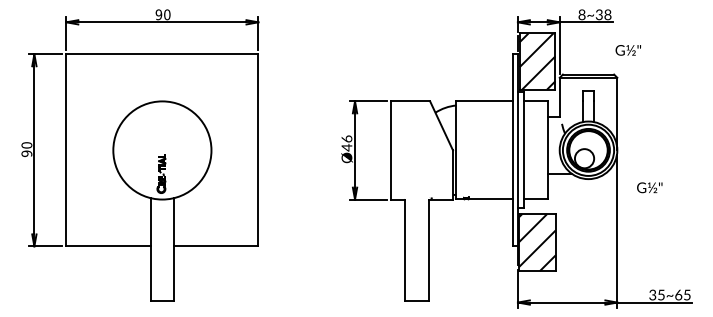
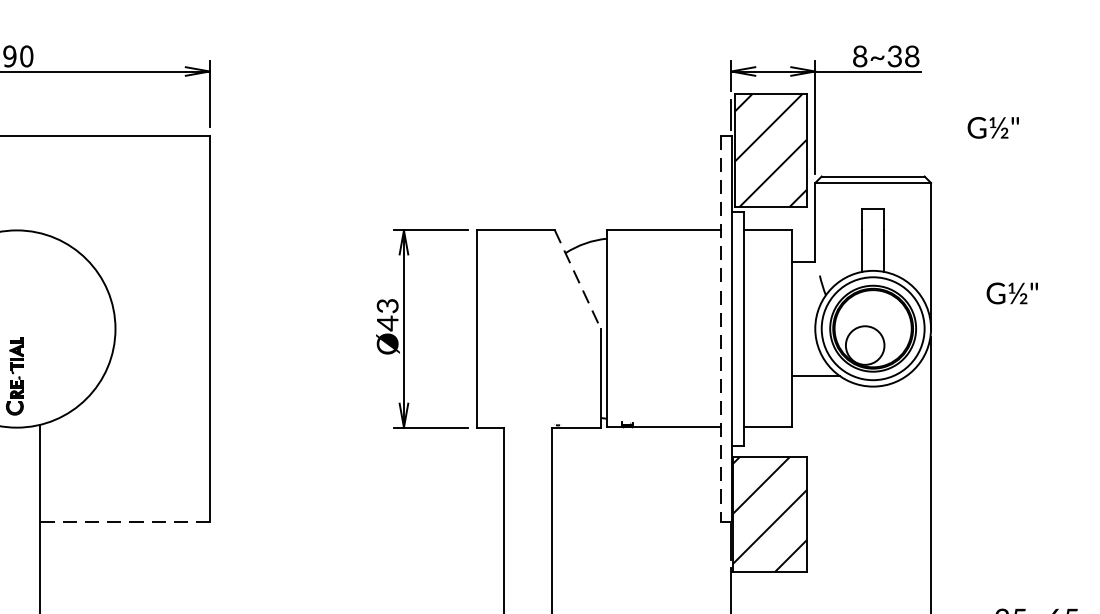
text: (627, 50) -> (991, 128), moved
line: (441, 126) -> (577, 280), solid -> dashed
text: (346, 138) -> (386, 304), Ø46 -> Ø43
line: (512, 150) -> (720, 329), solid -> dashed
text: (649, 187) -> (1011, 292), moved
line: (215, 246) -> (123, 521), solid -> dashed

